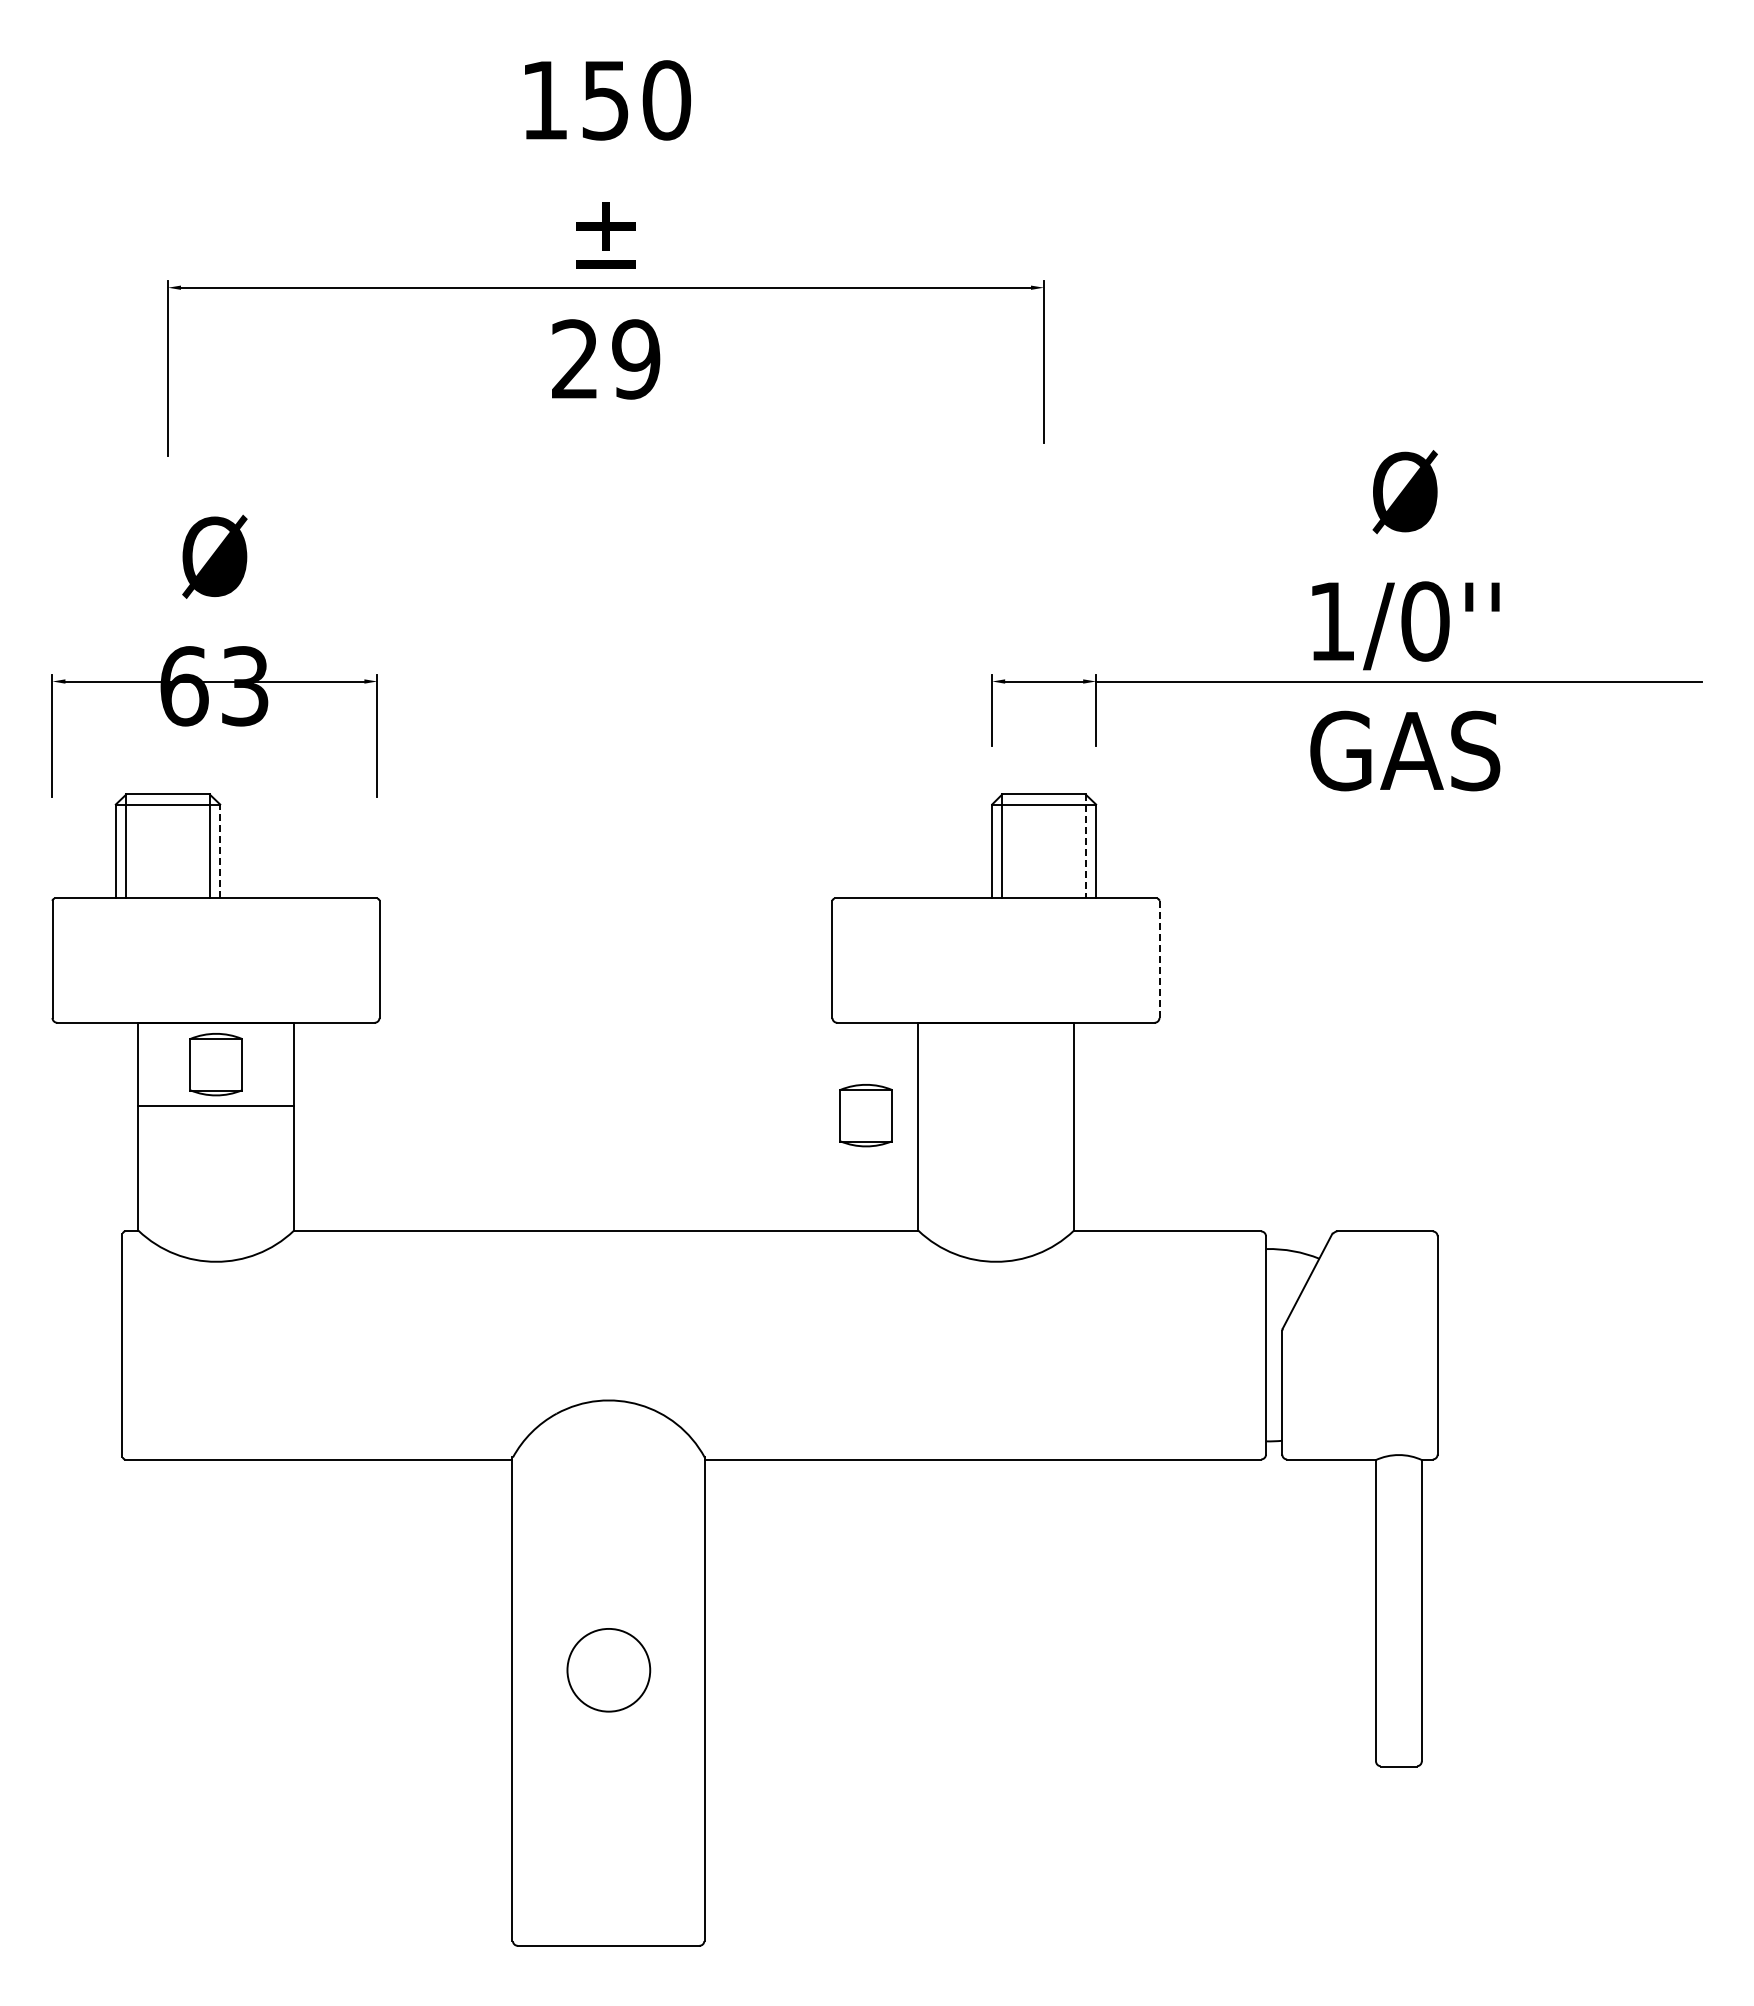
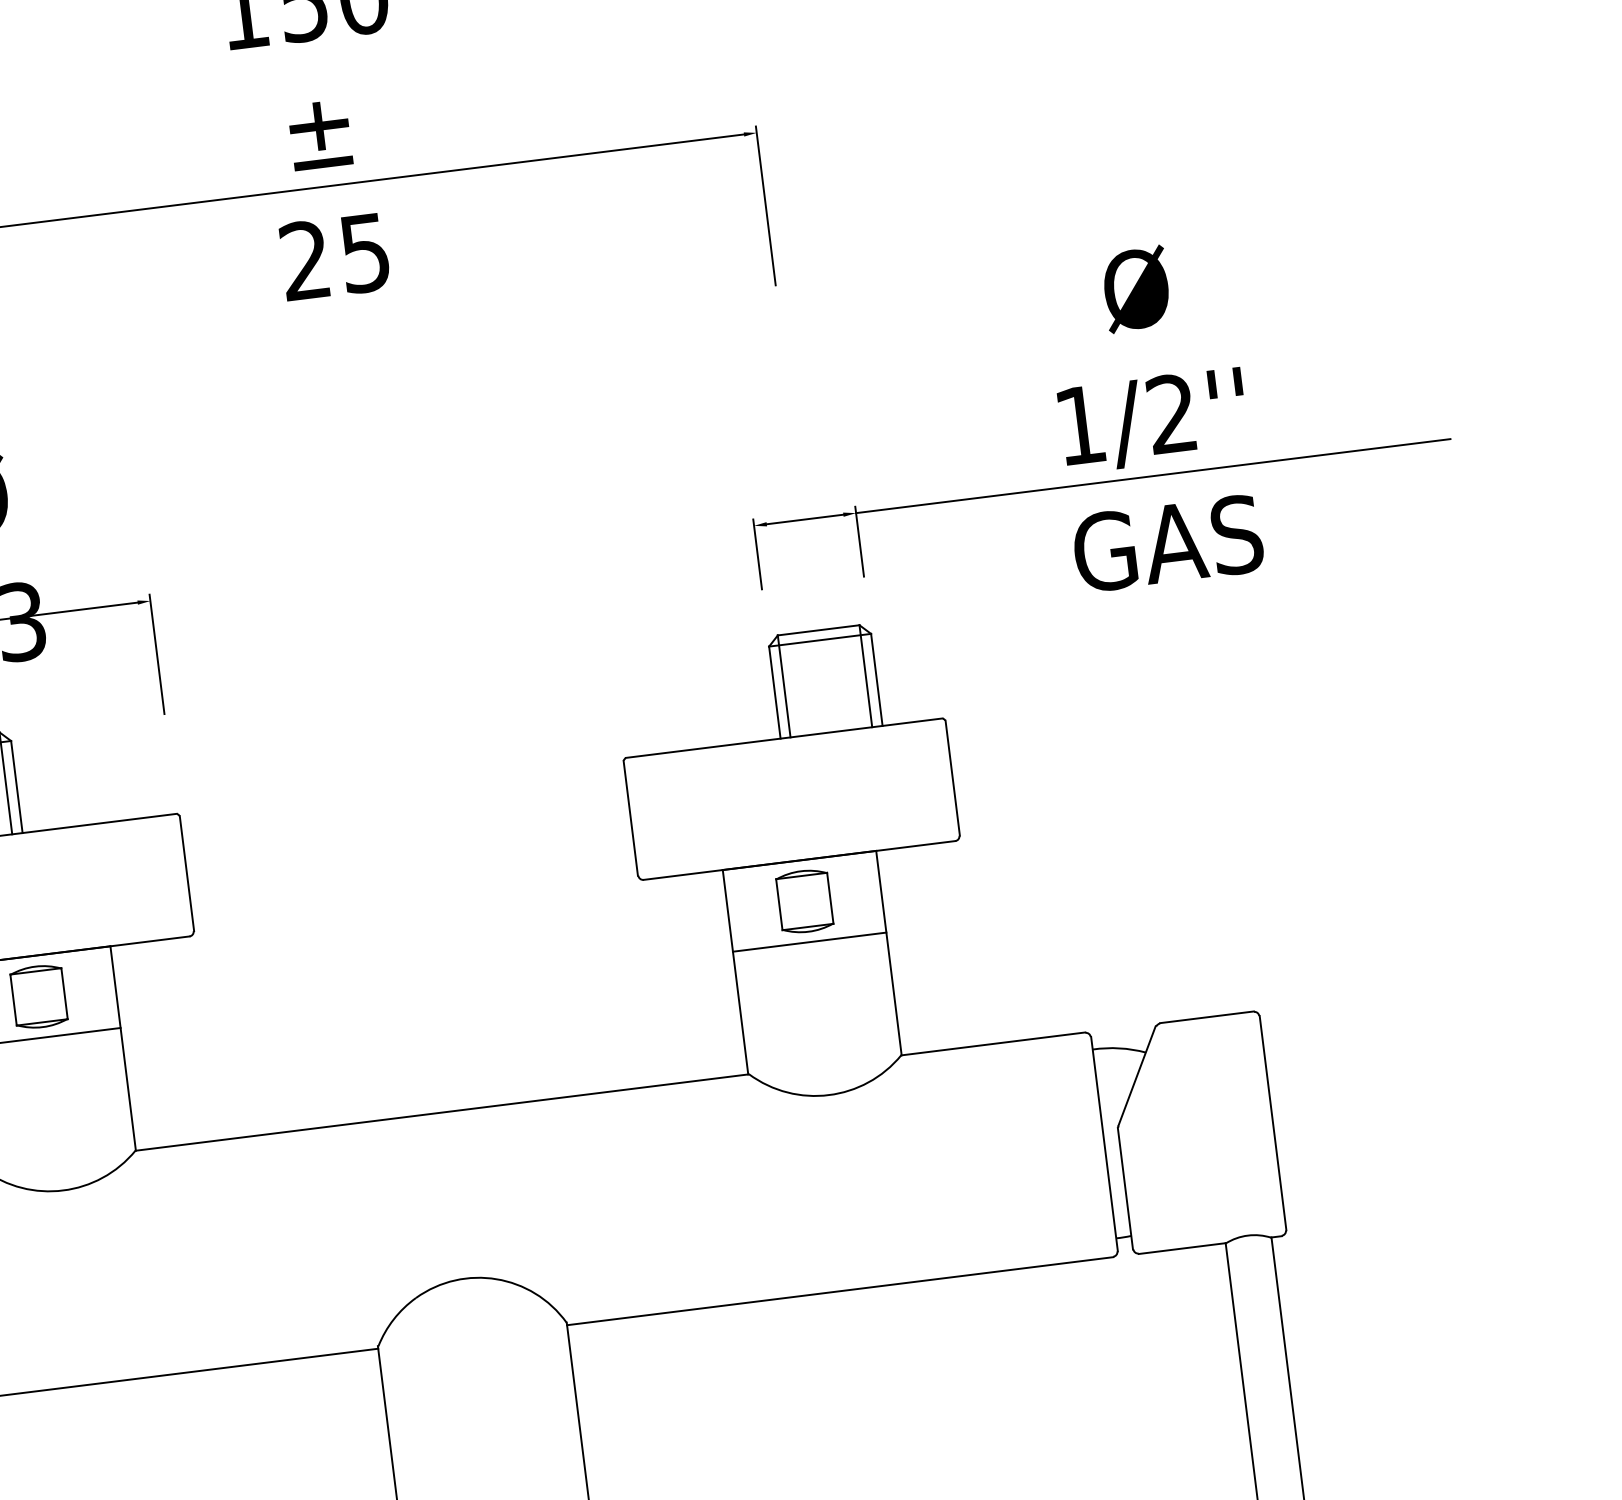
text: (636, 359) -> (365, 253), 29 -> 25
text: (1425, 621) -> (1172, 413), 1/0'' -> 1/2''
line: (1085, 846) -> (865, 676), dashed -> solid
line: (220, 851) -> (17, 787), dashed -> solid
line: (1159, 959) -> (952, 778), dashed -> solid
line: (995, 1106) -> (809, 942), added
part: (865, 1115) -> (804, 901), moved

